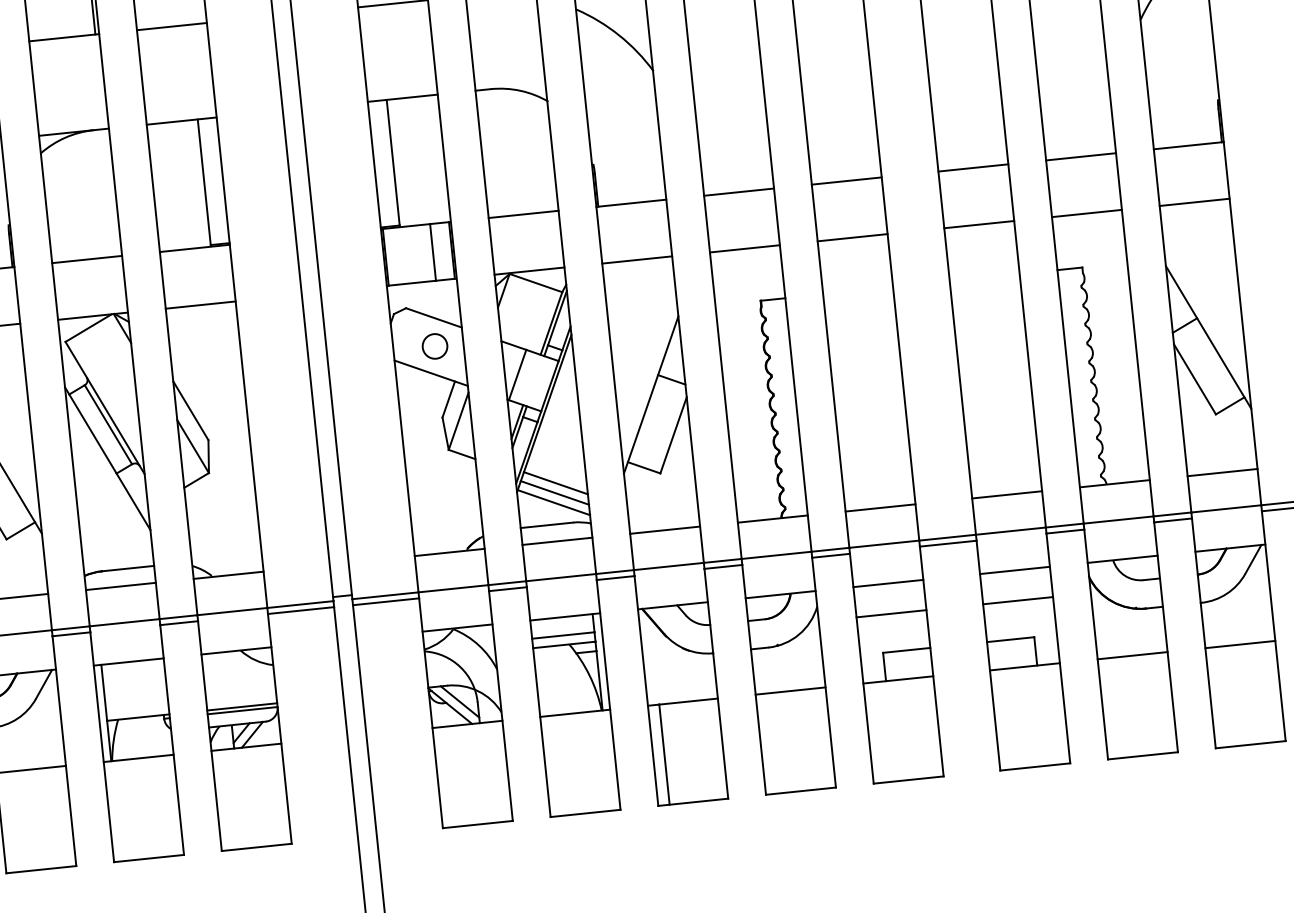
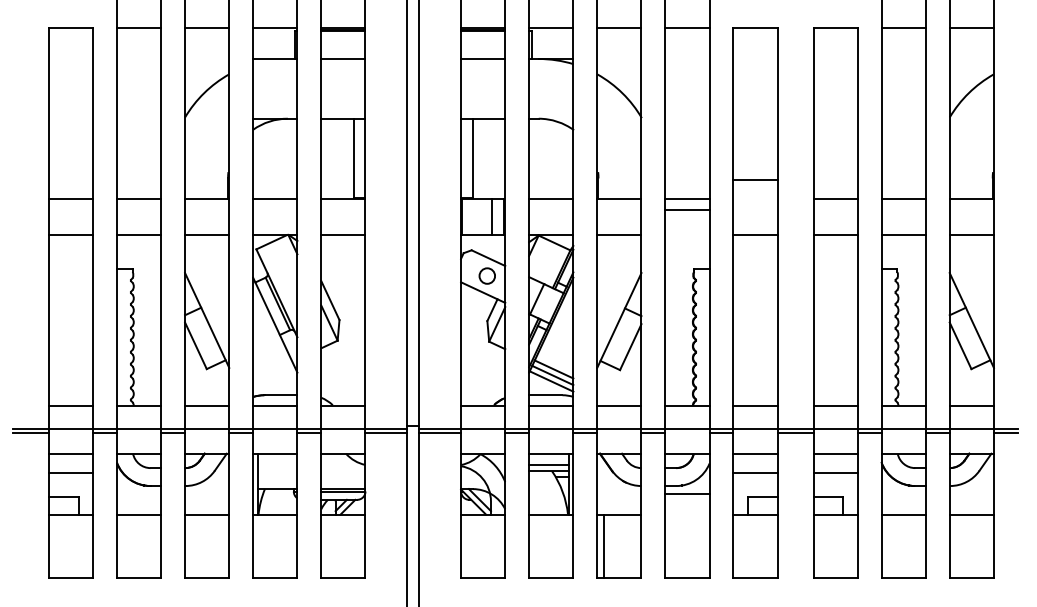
line: (846, 181) -> (755, 180), moved
line: (745, 249) -> (687, 210), moved
line: (790, 690) -> (687, 493), moved

